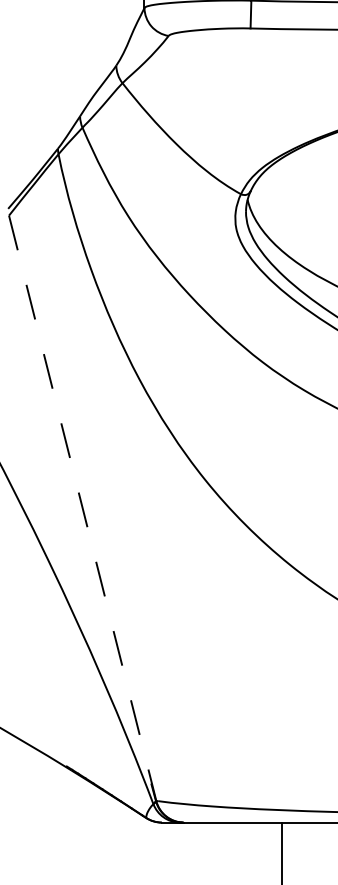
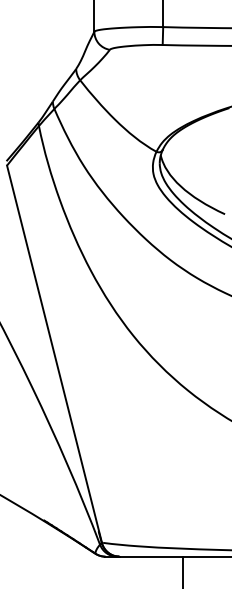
line: (82, 508) -> (54, 354), dashed -> solid

